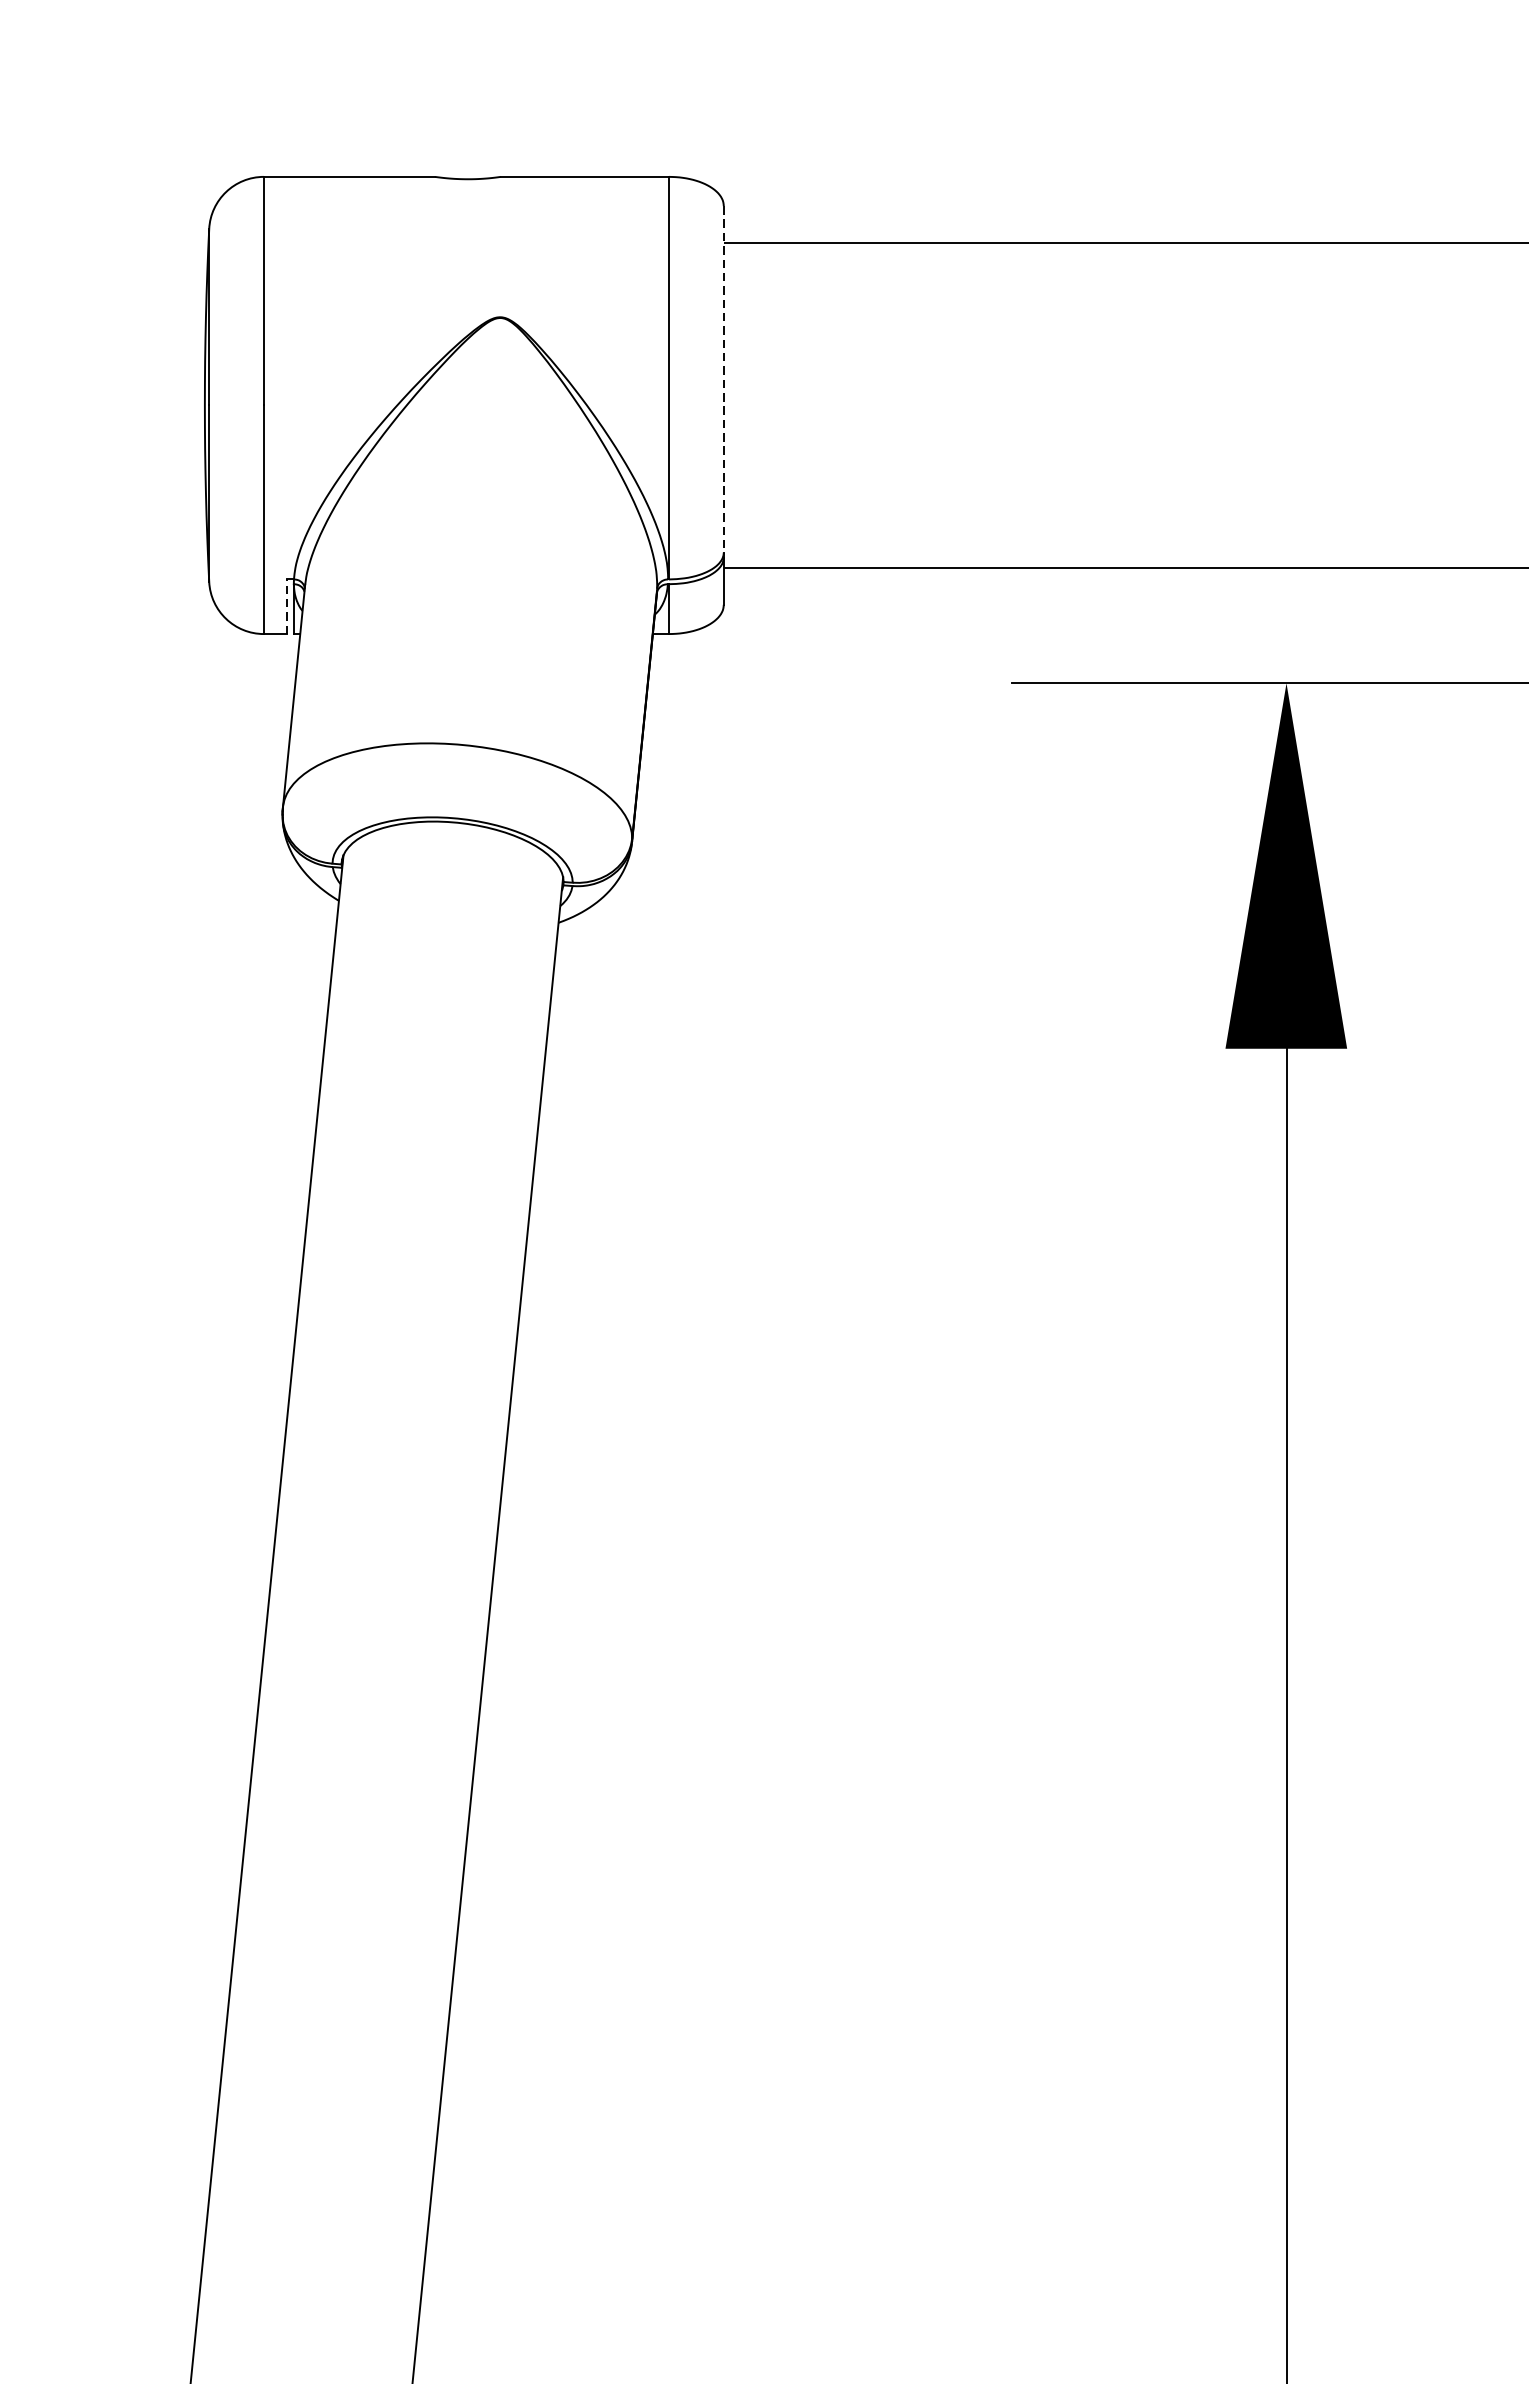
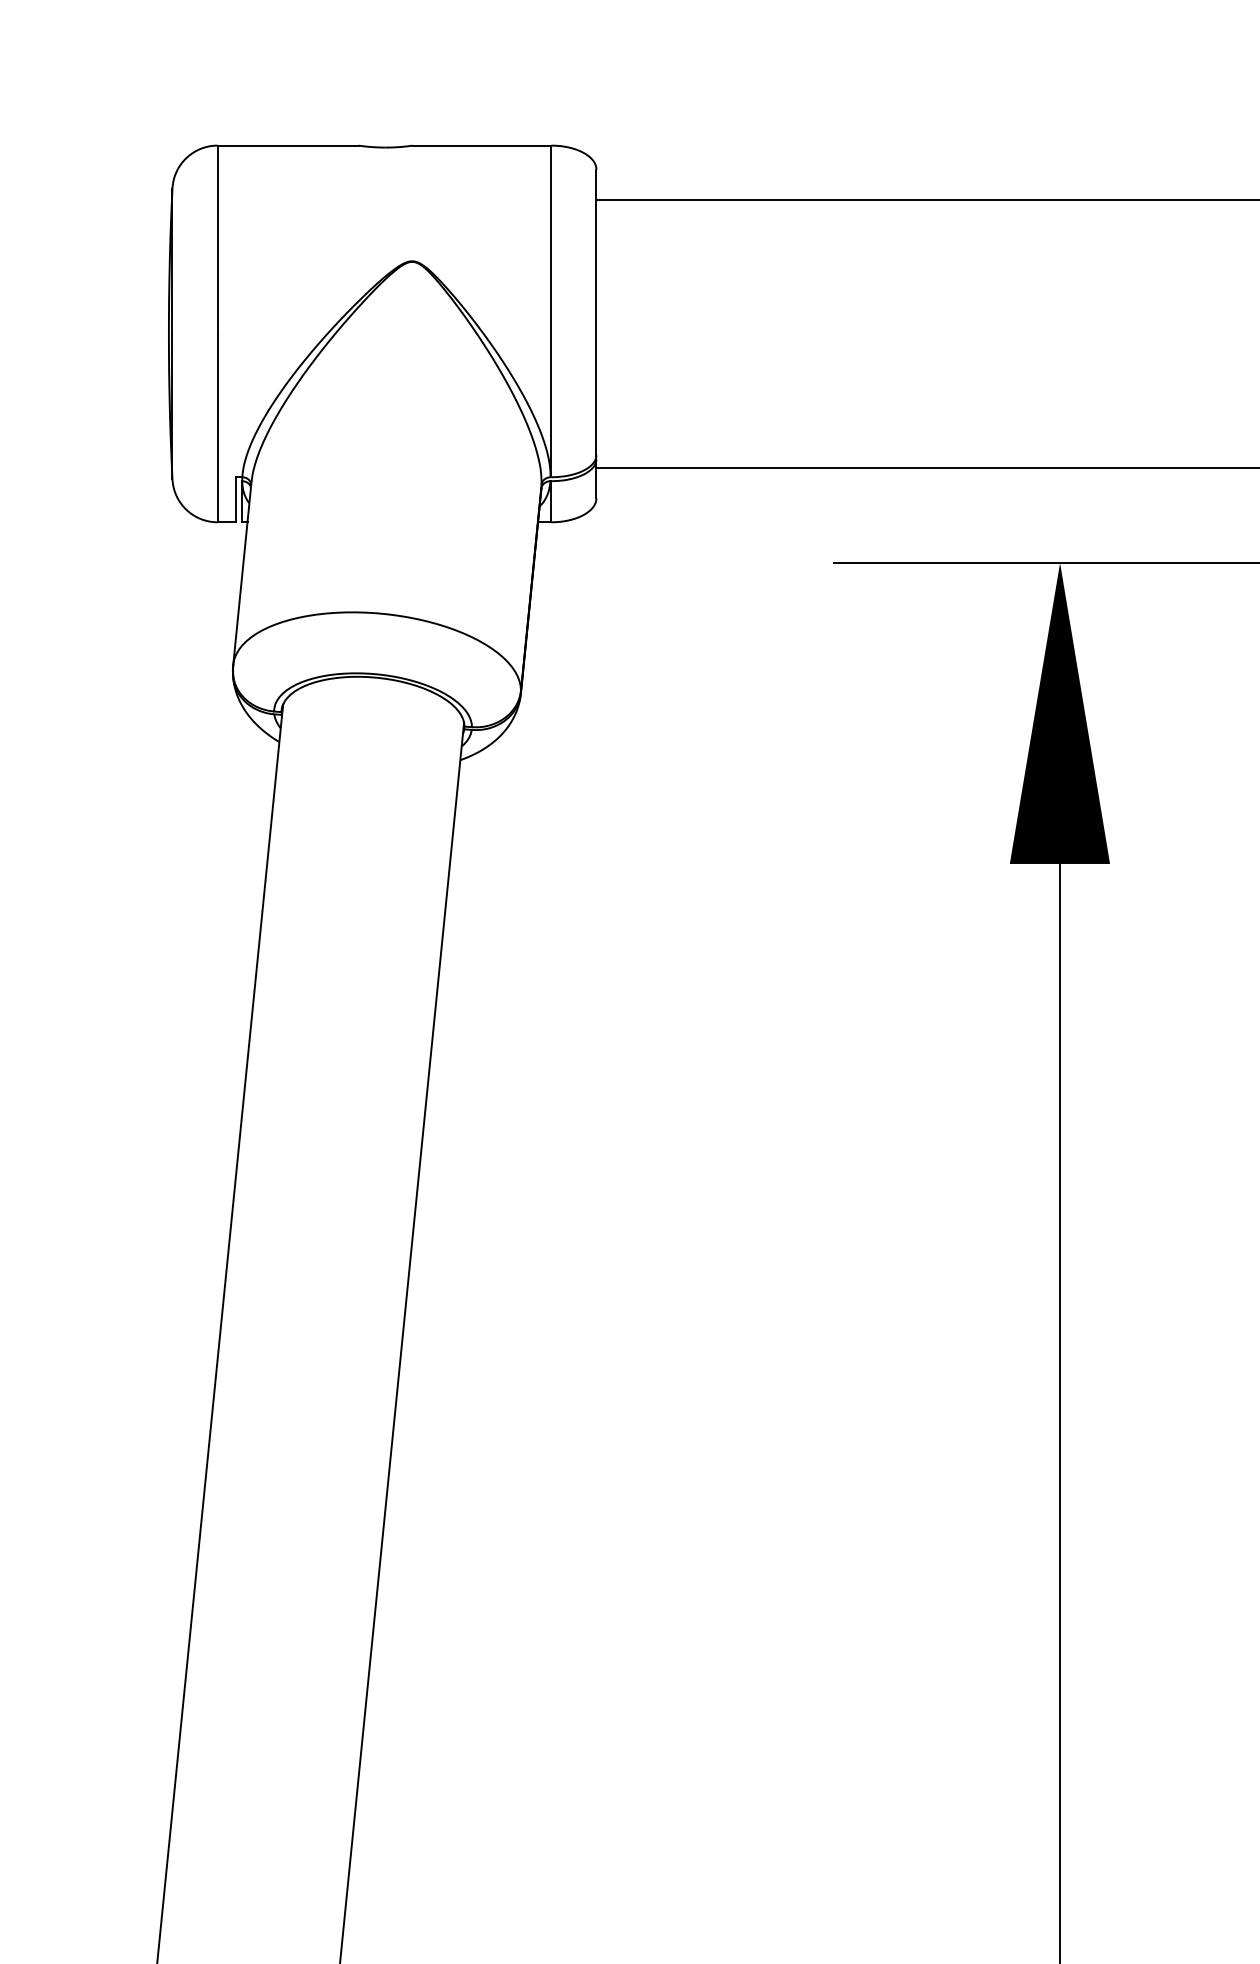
line: (723, 379) -> (596, 312), dashed -> solid
line: (286, 606) -> (236, 499), dashed -> solid

